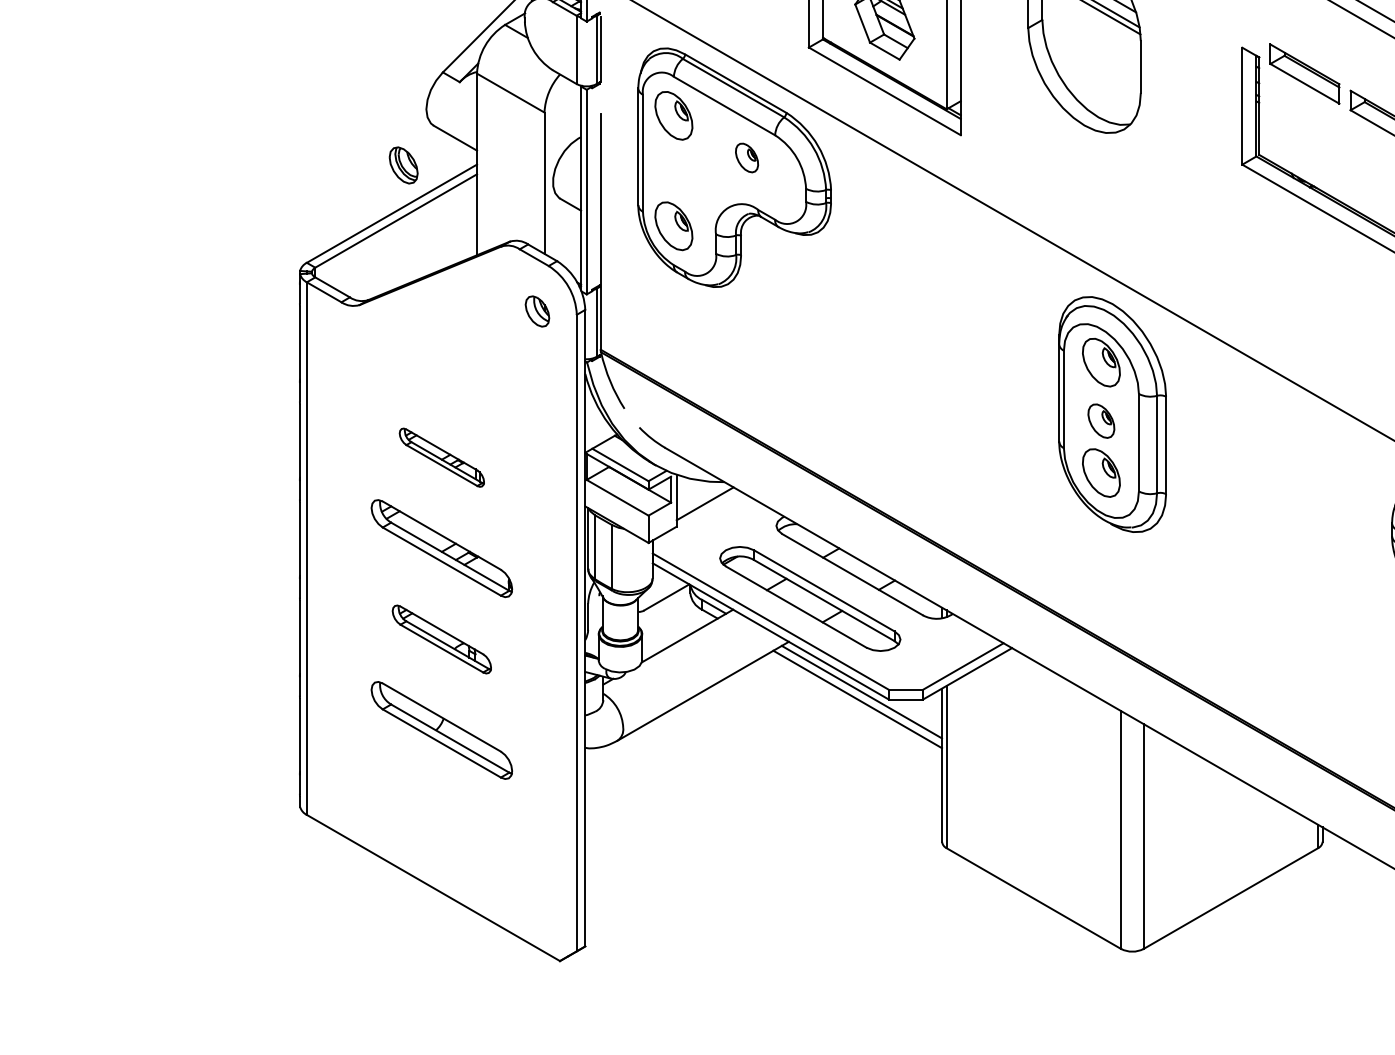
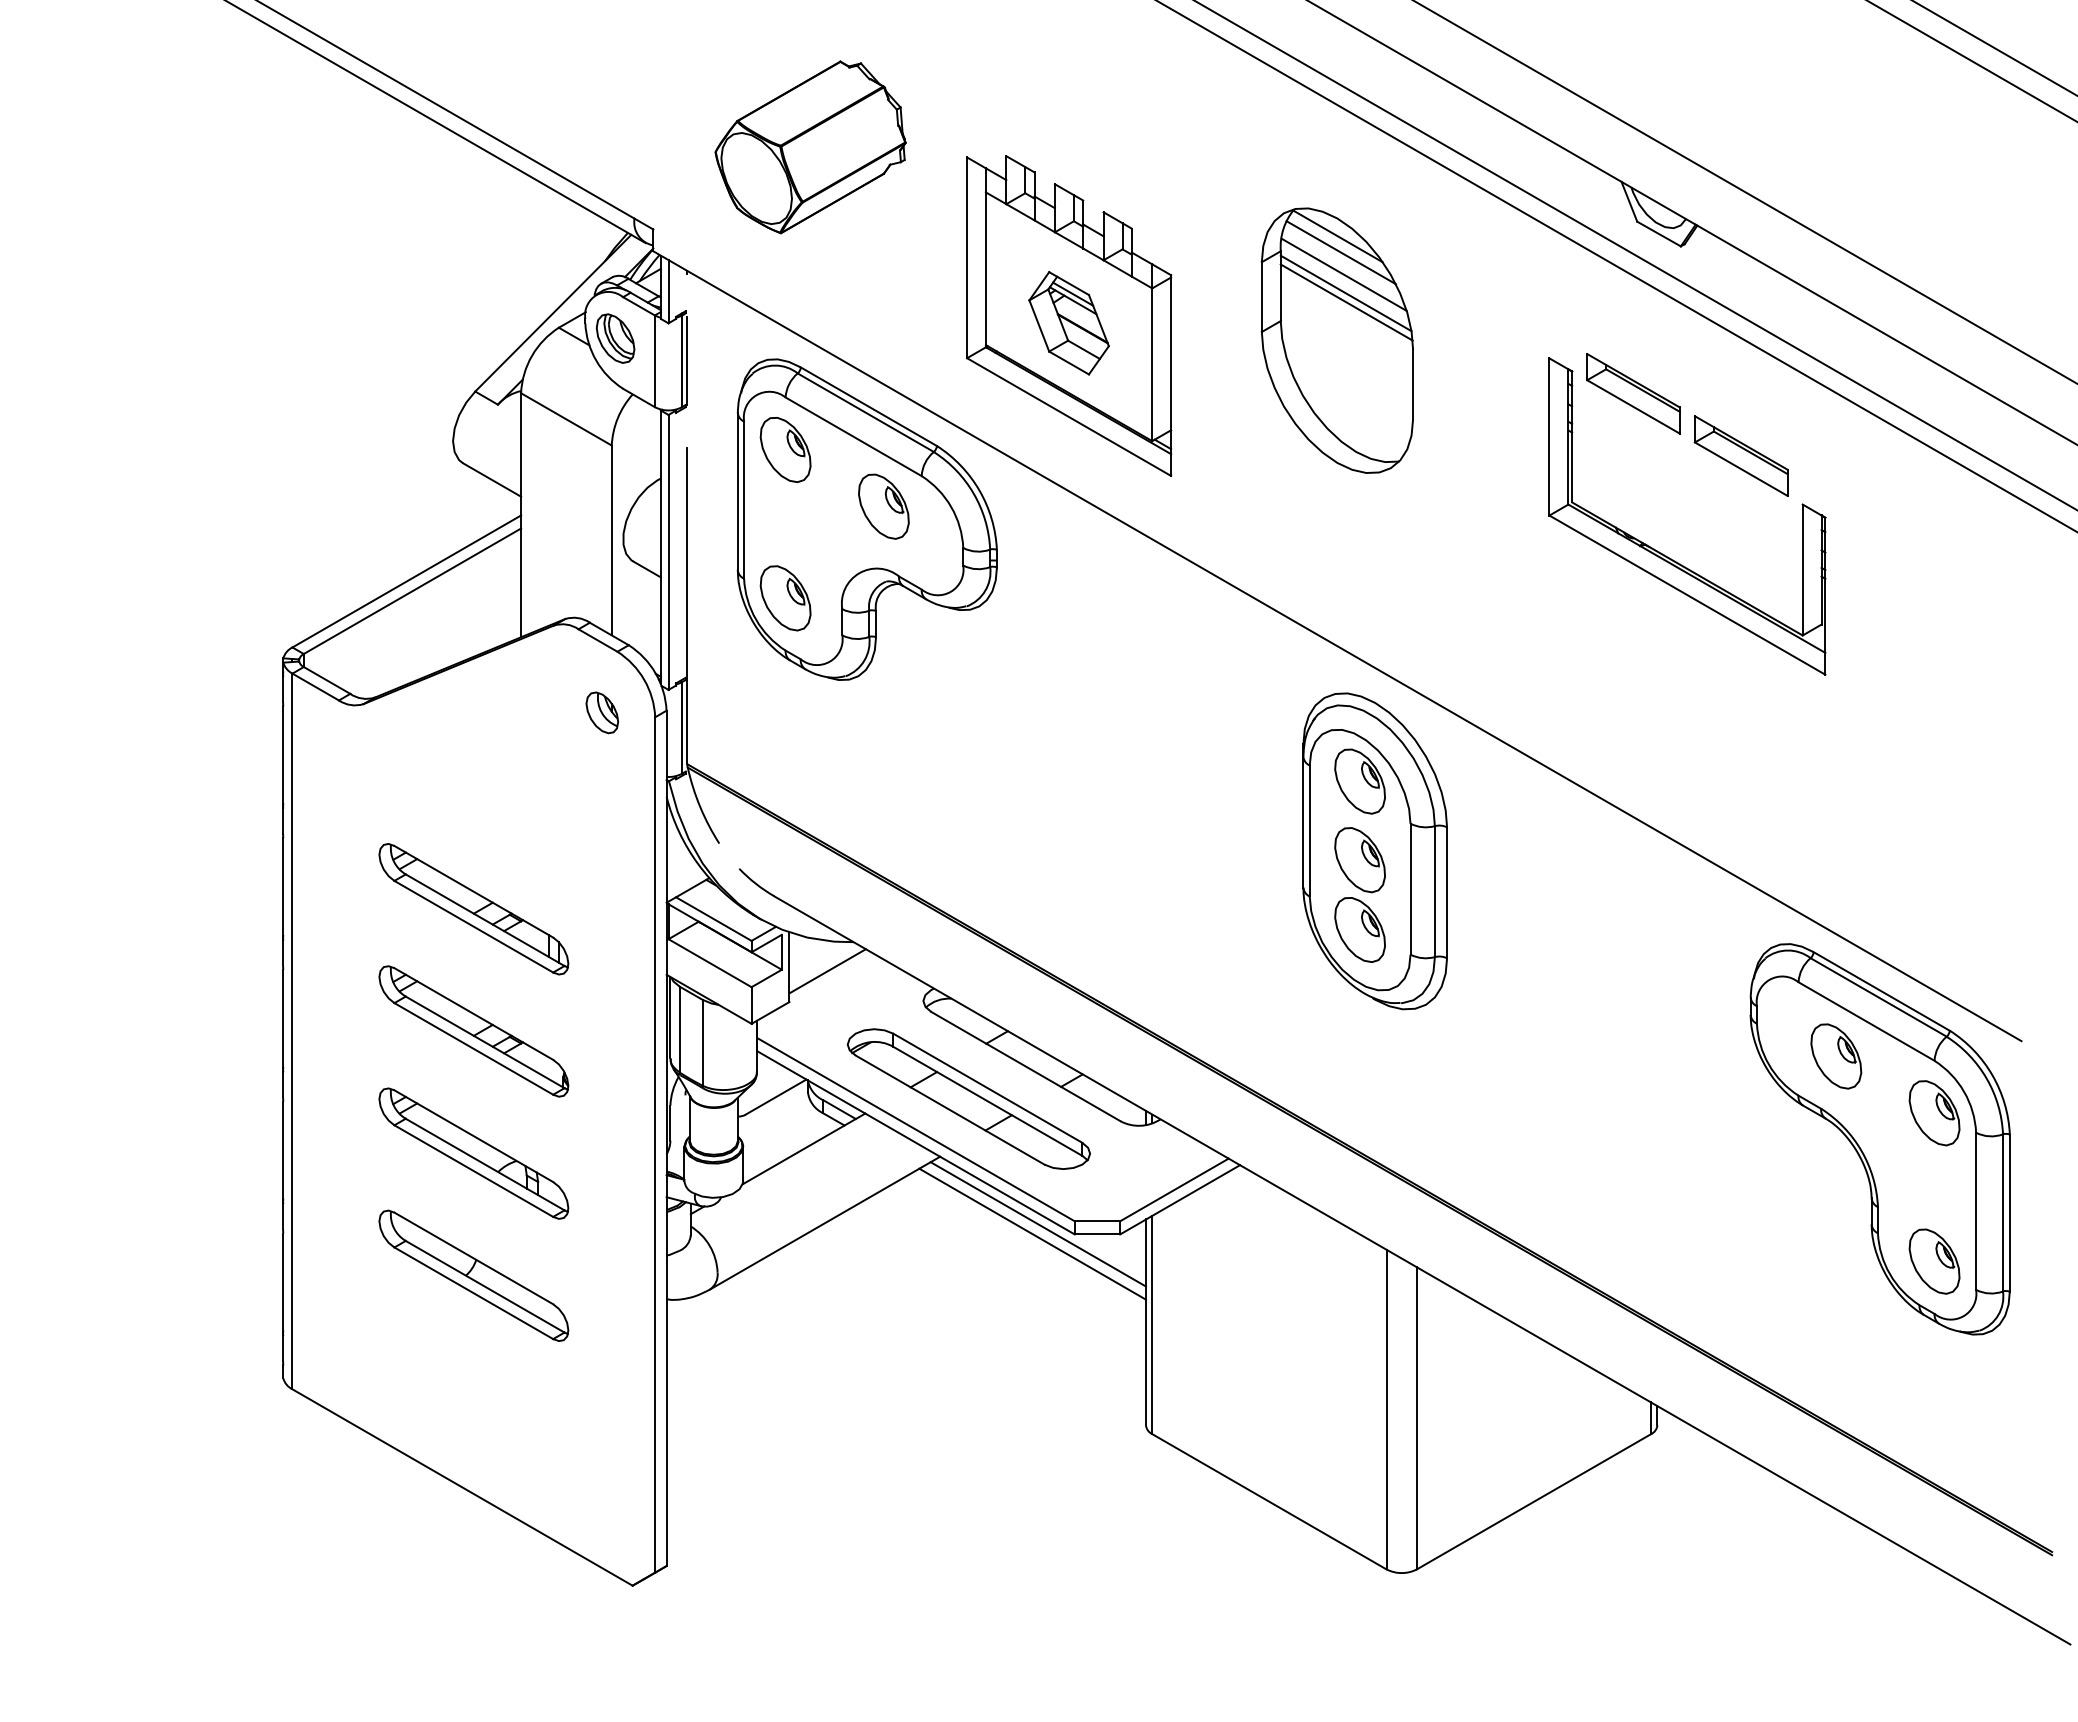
part: (746, 157) -> (883, 506), size x1.67
part: (403, 165) -> (615, 338), moved
part: (1100, 421) -> (1359, 860), size x1.43
part: (441, 457) -> (473, 909), size x1.67
part: (441, 639) -> (473, 1153), size x1.43

